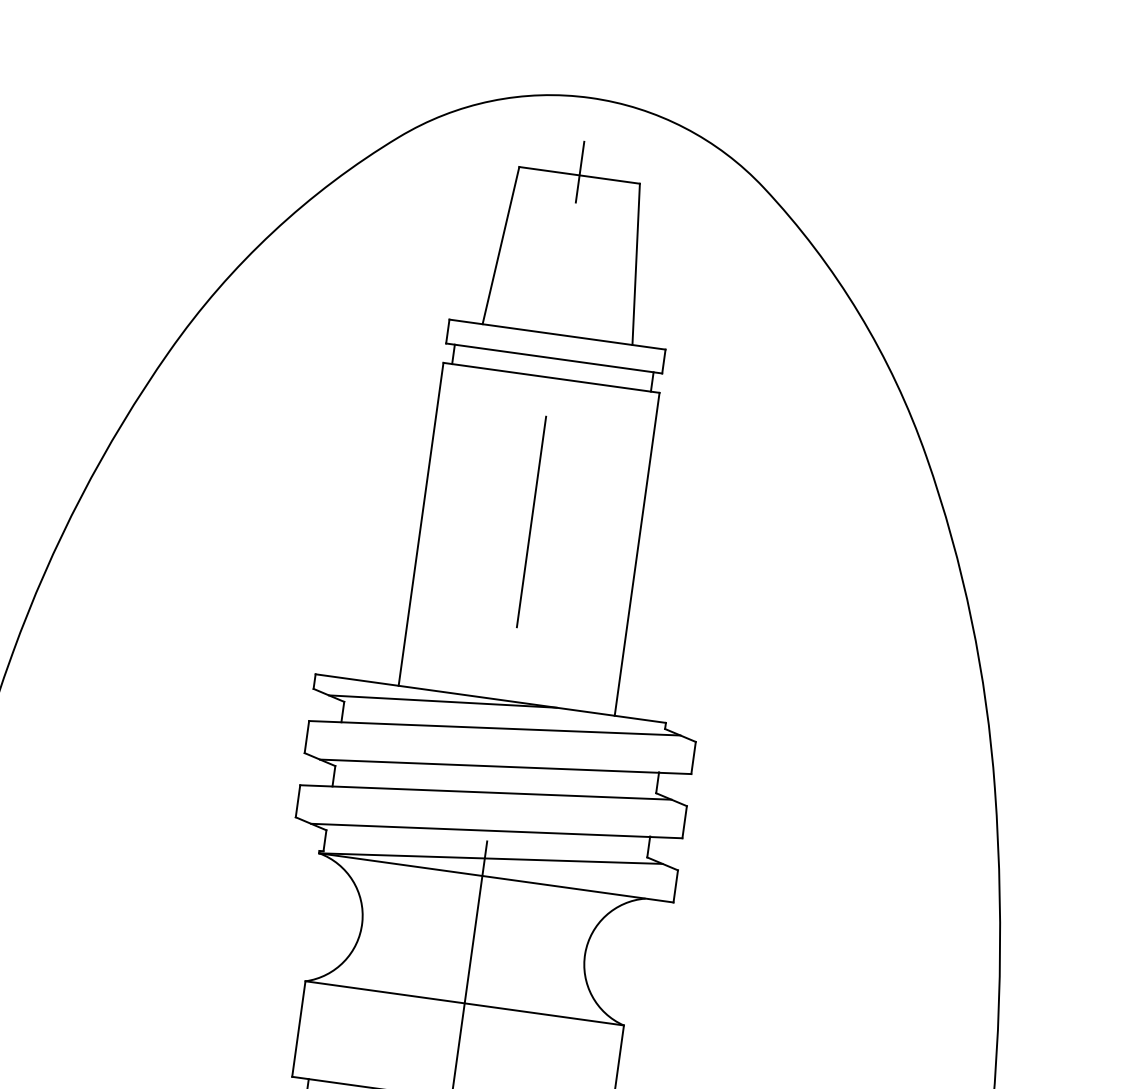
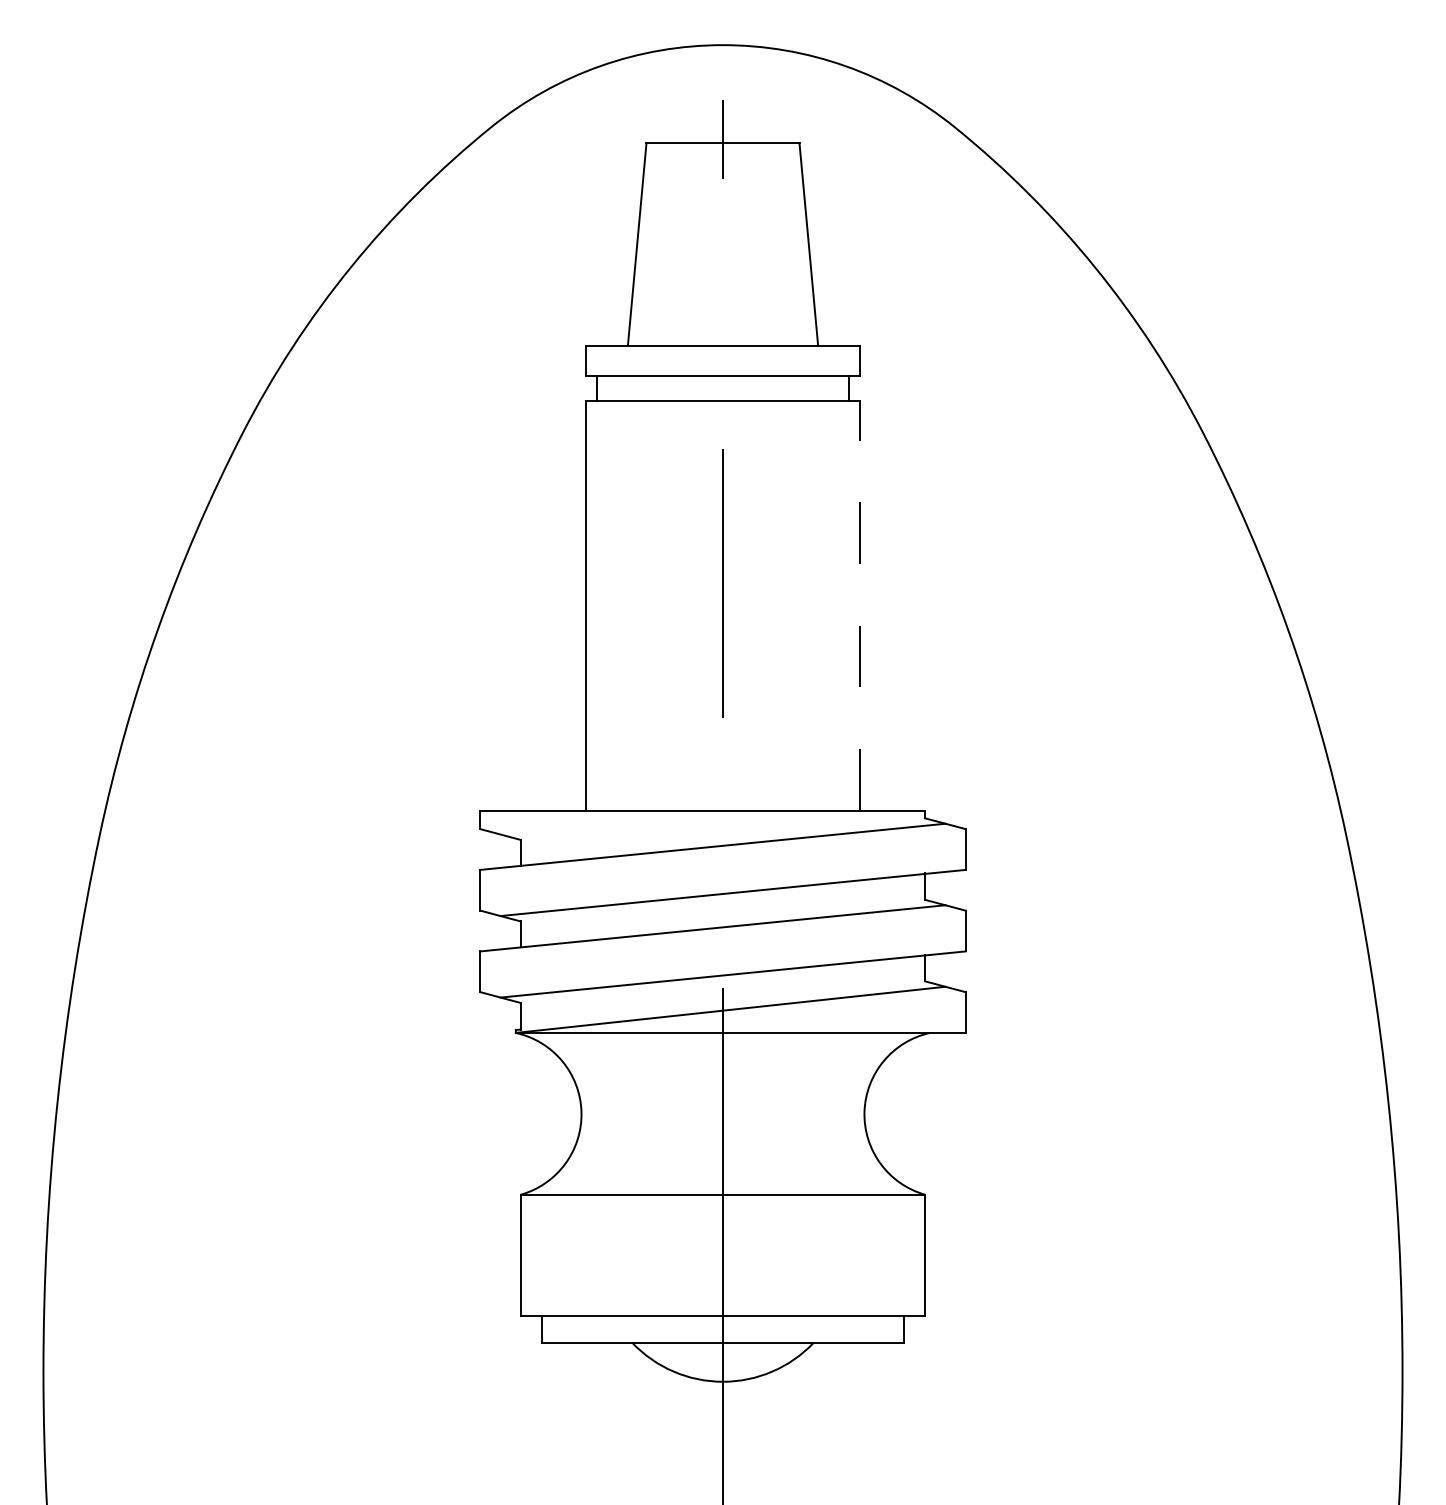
line: (637, 554) -> (860, 605), solid -> dashed
line: (442, 701) -> (643, 822), removed

